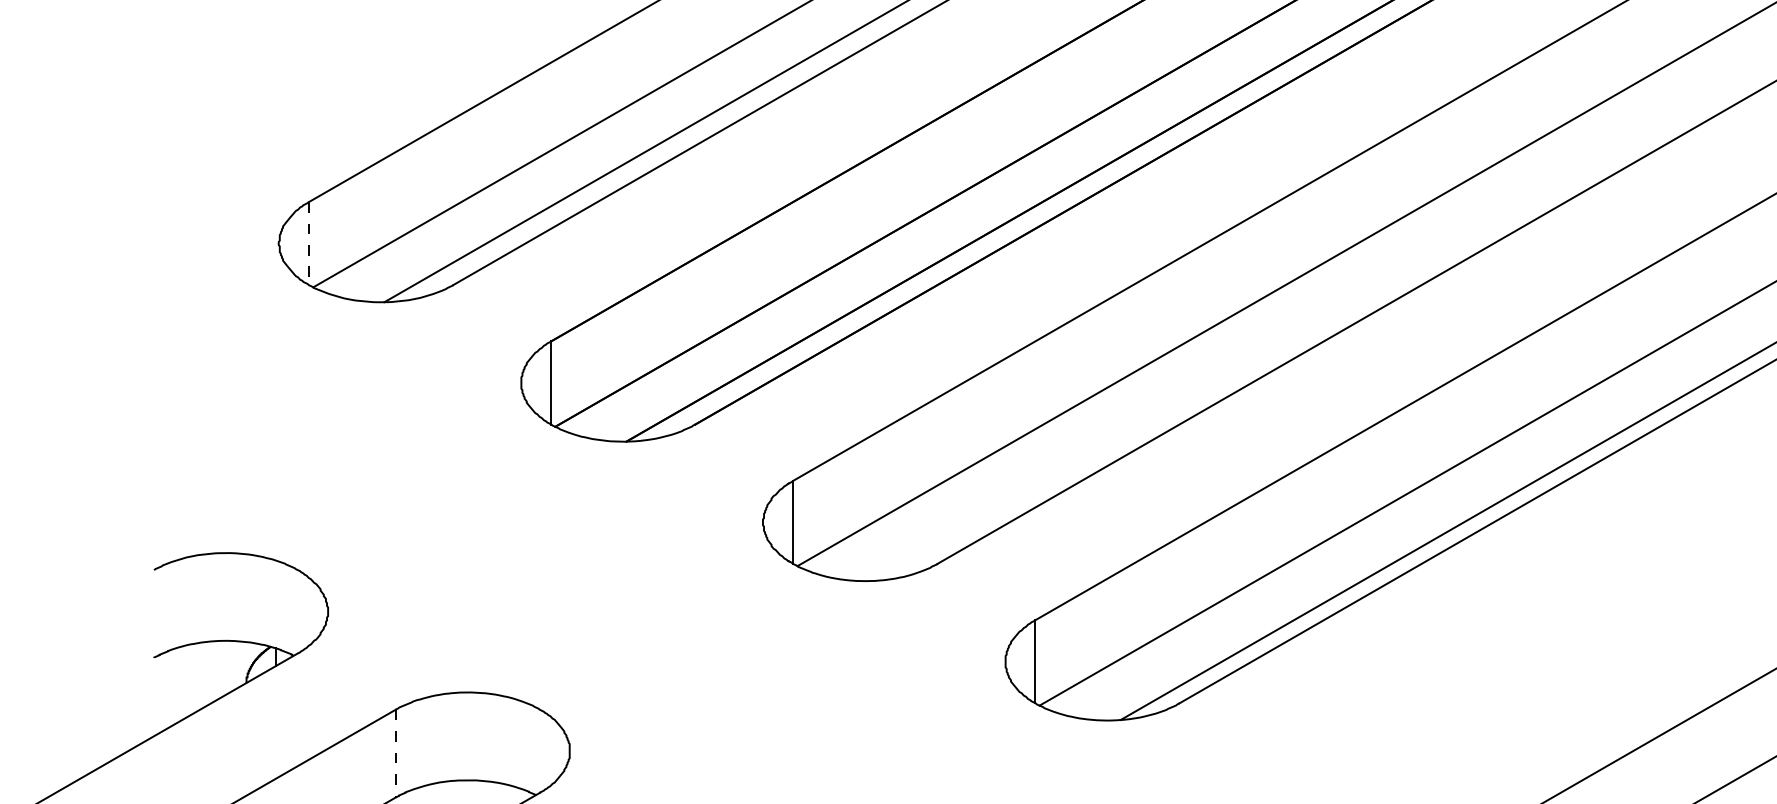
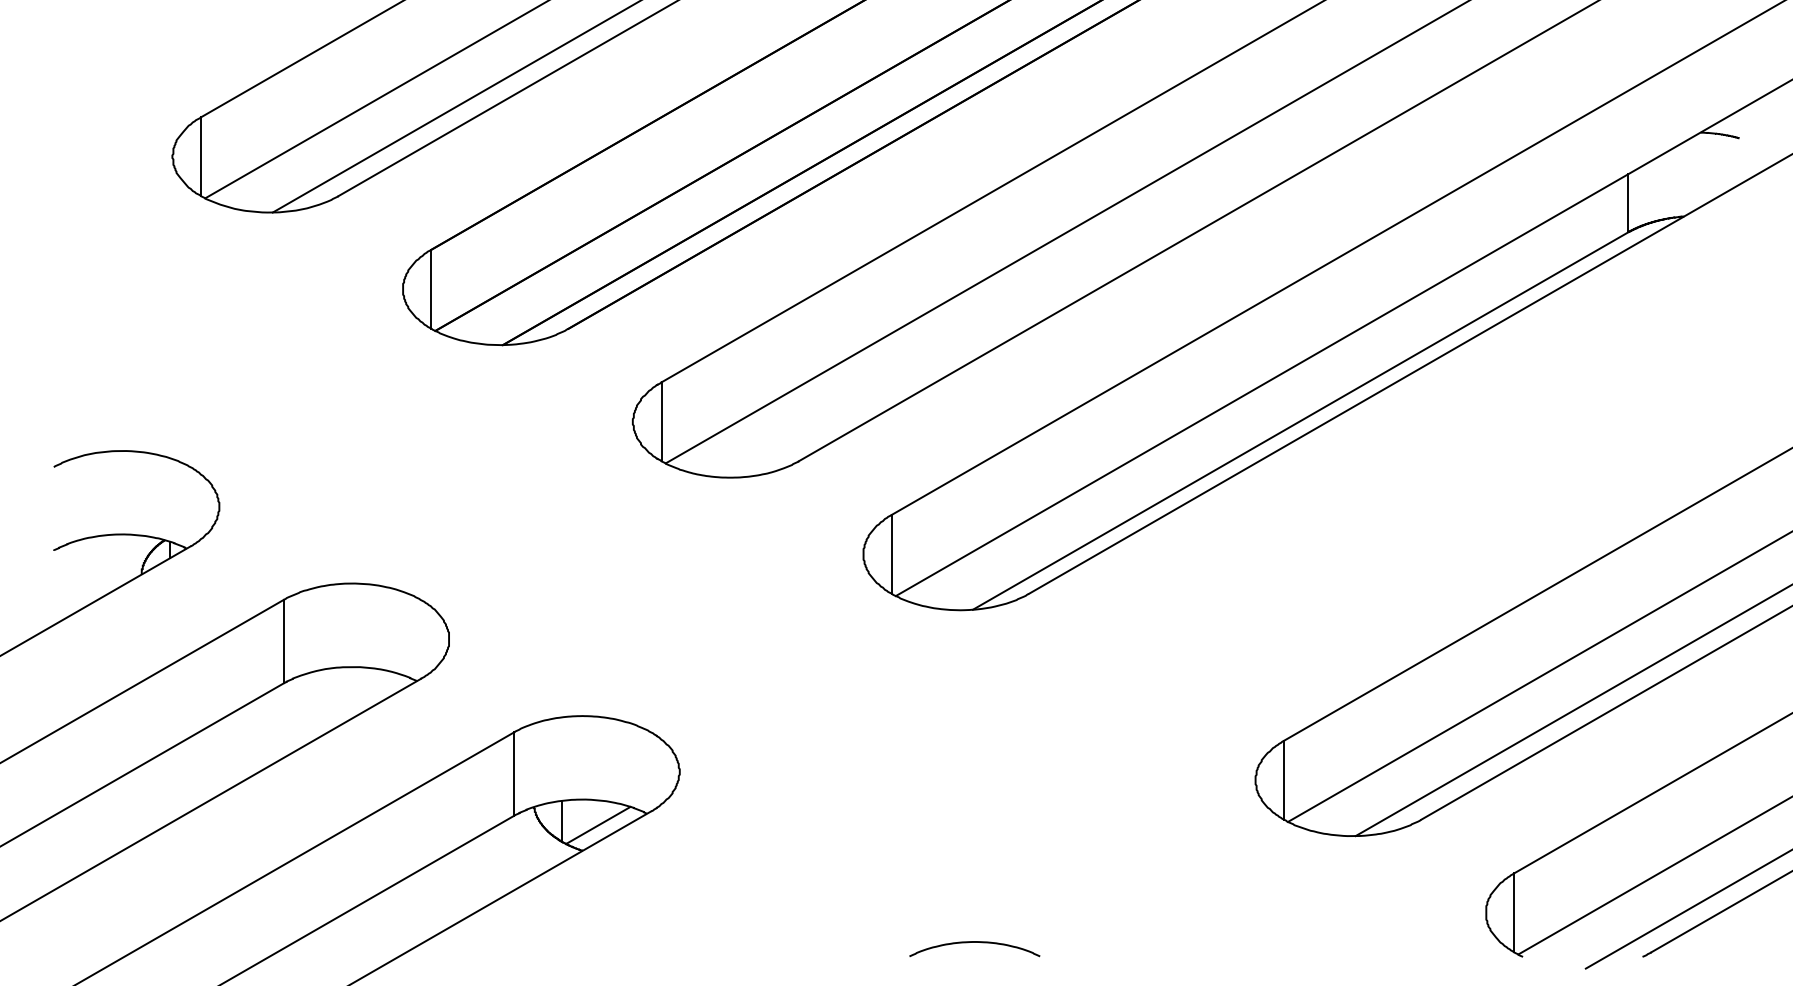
line: (309, 244) -> (201, 157), dashed -> solid
line: (395, 753) -> (283, 641), dashed -> solid

